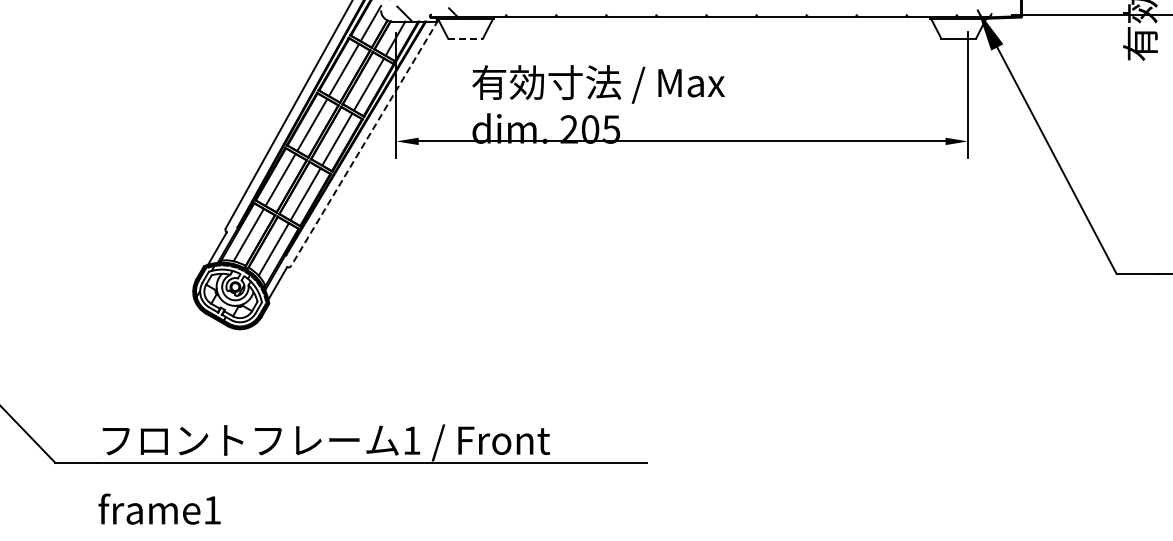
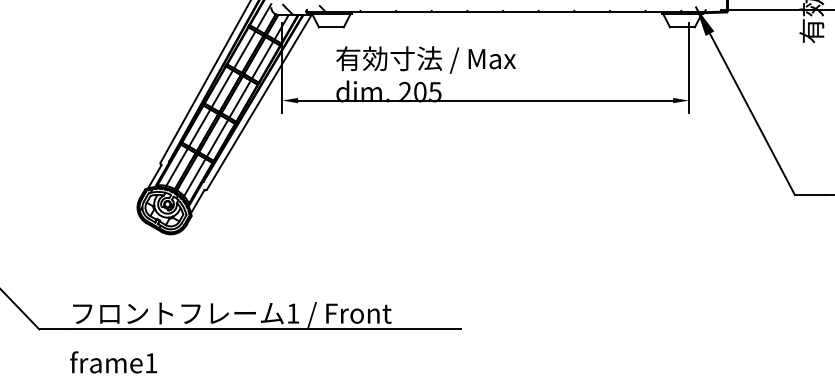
line: (466, 38) -> (332, 27), dashed -> solid
line: (364, 143) -> (259, 102), dashed -> solid

